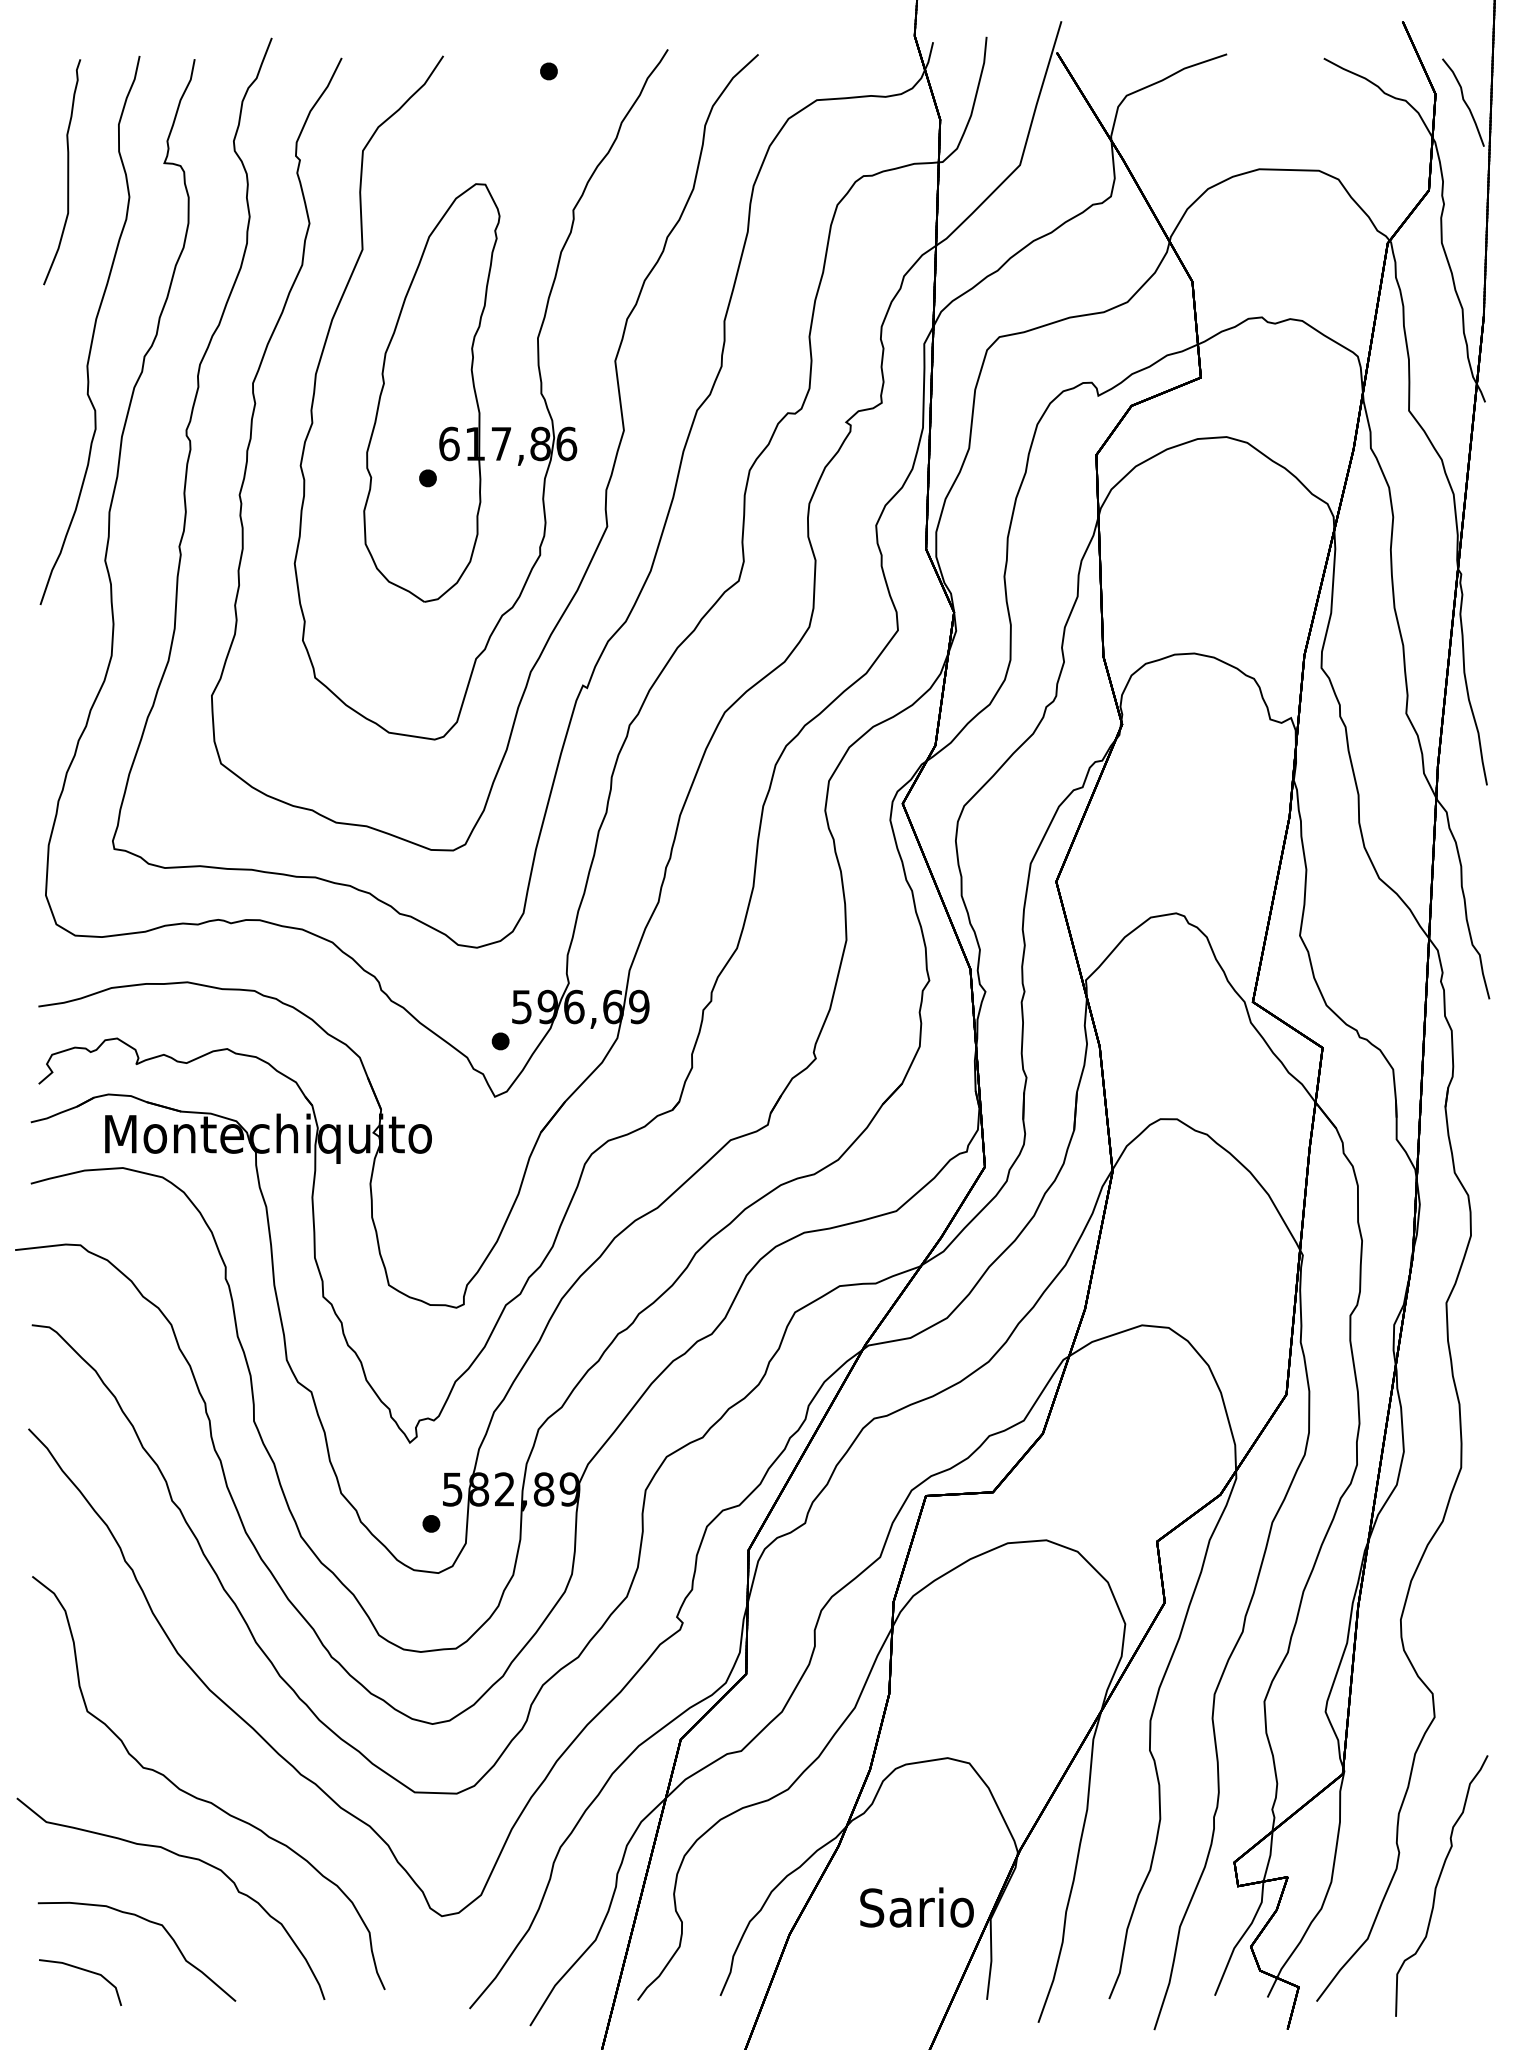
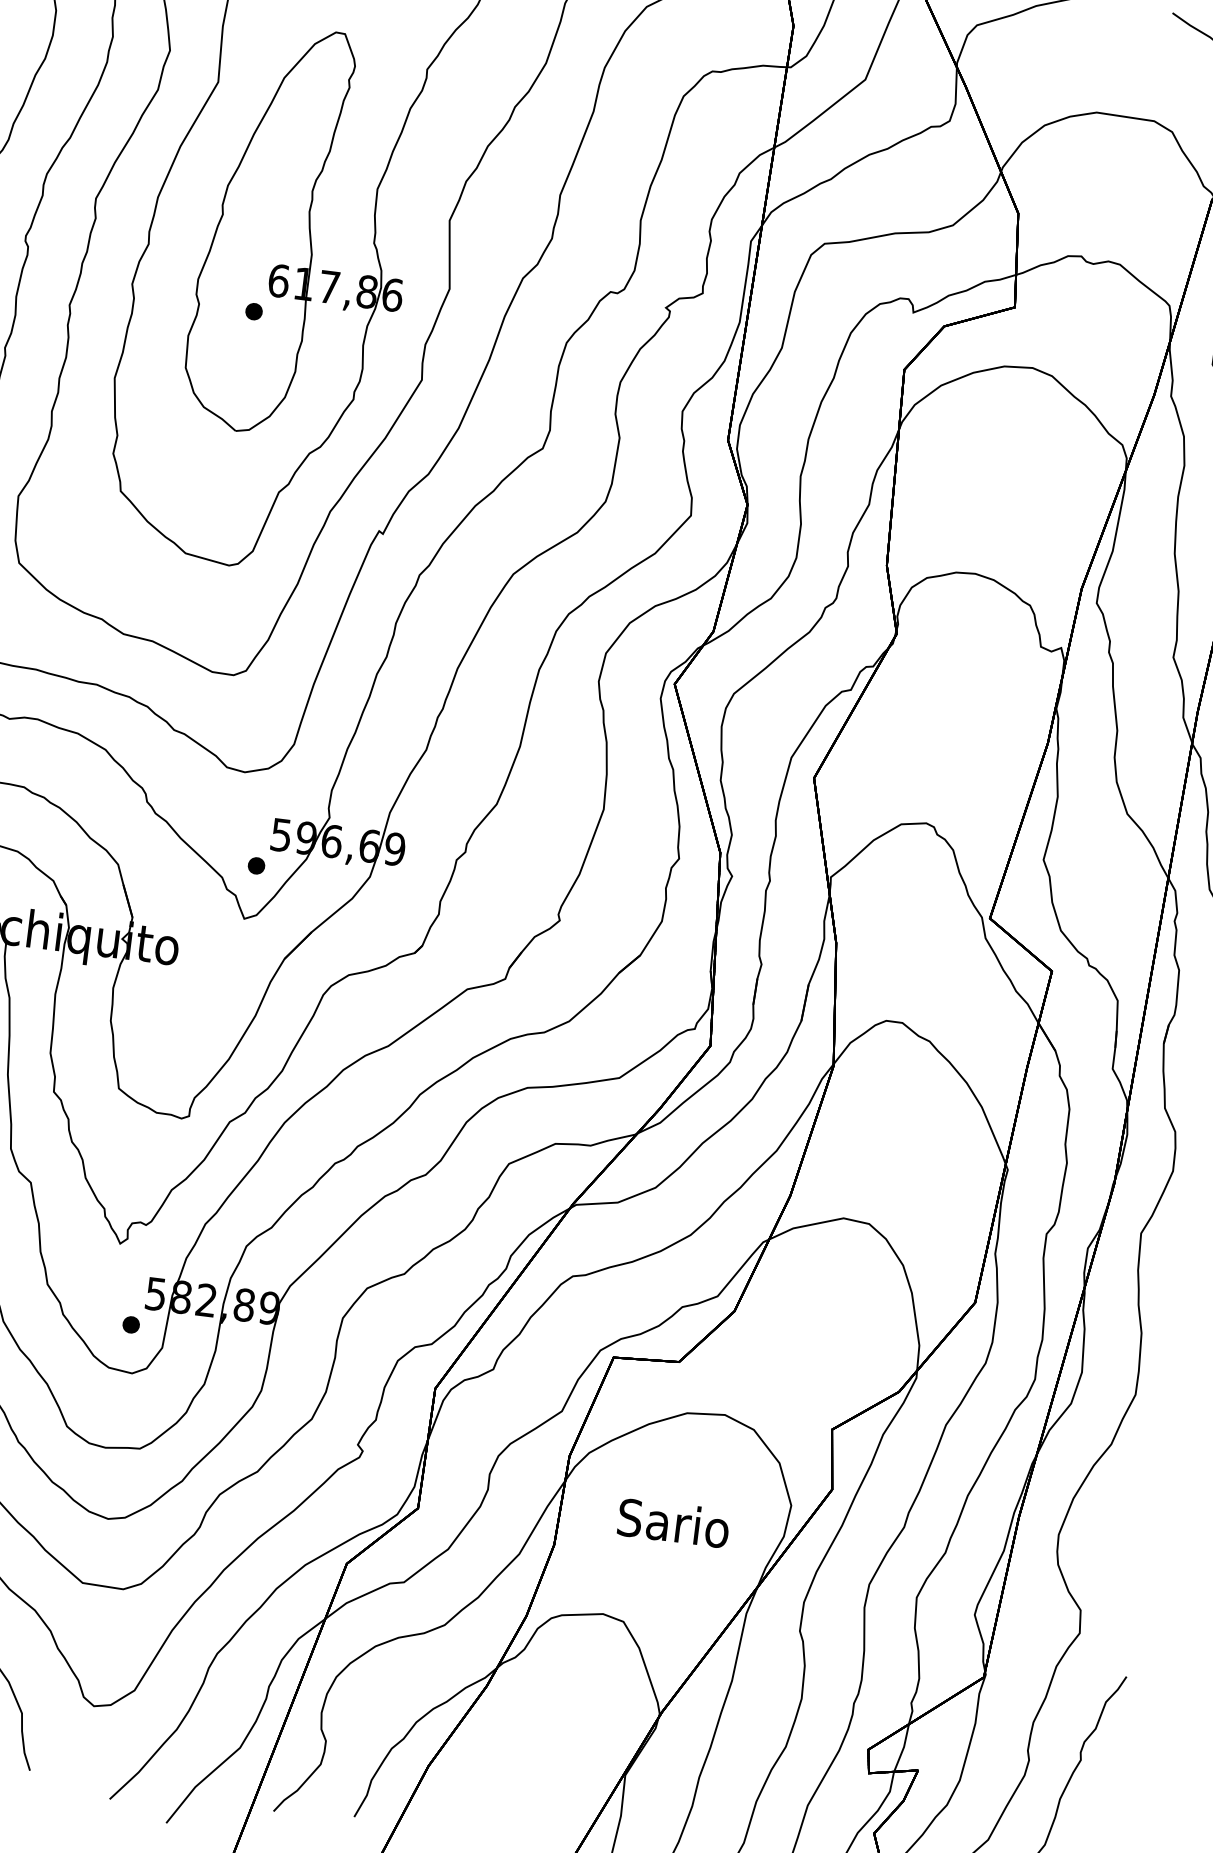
text: (916, 1907) -> (673, 1522), moved

